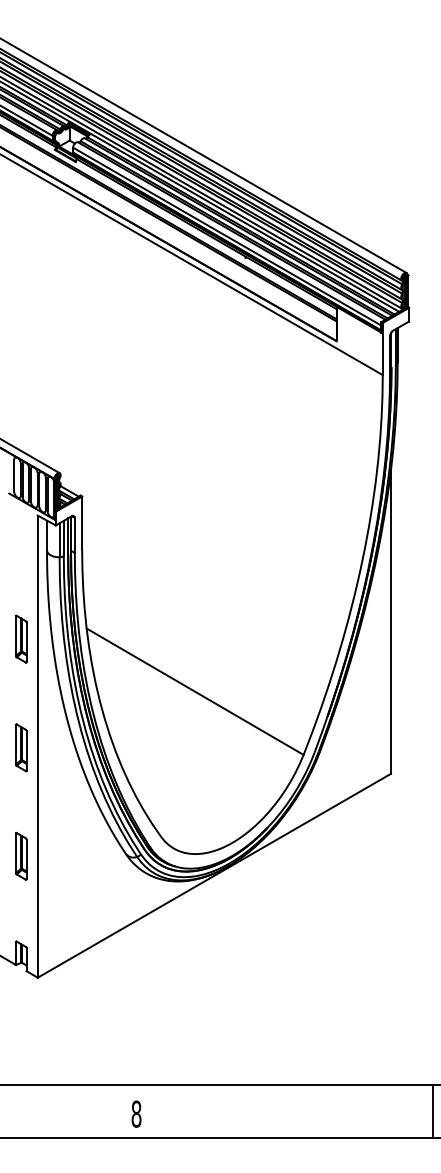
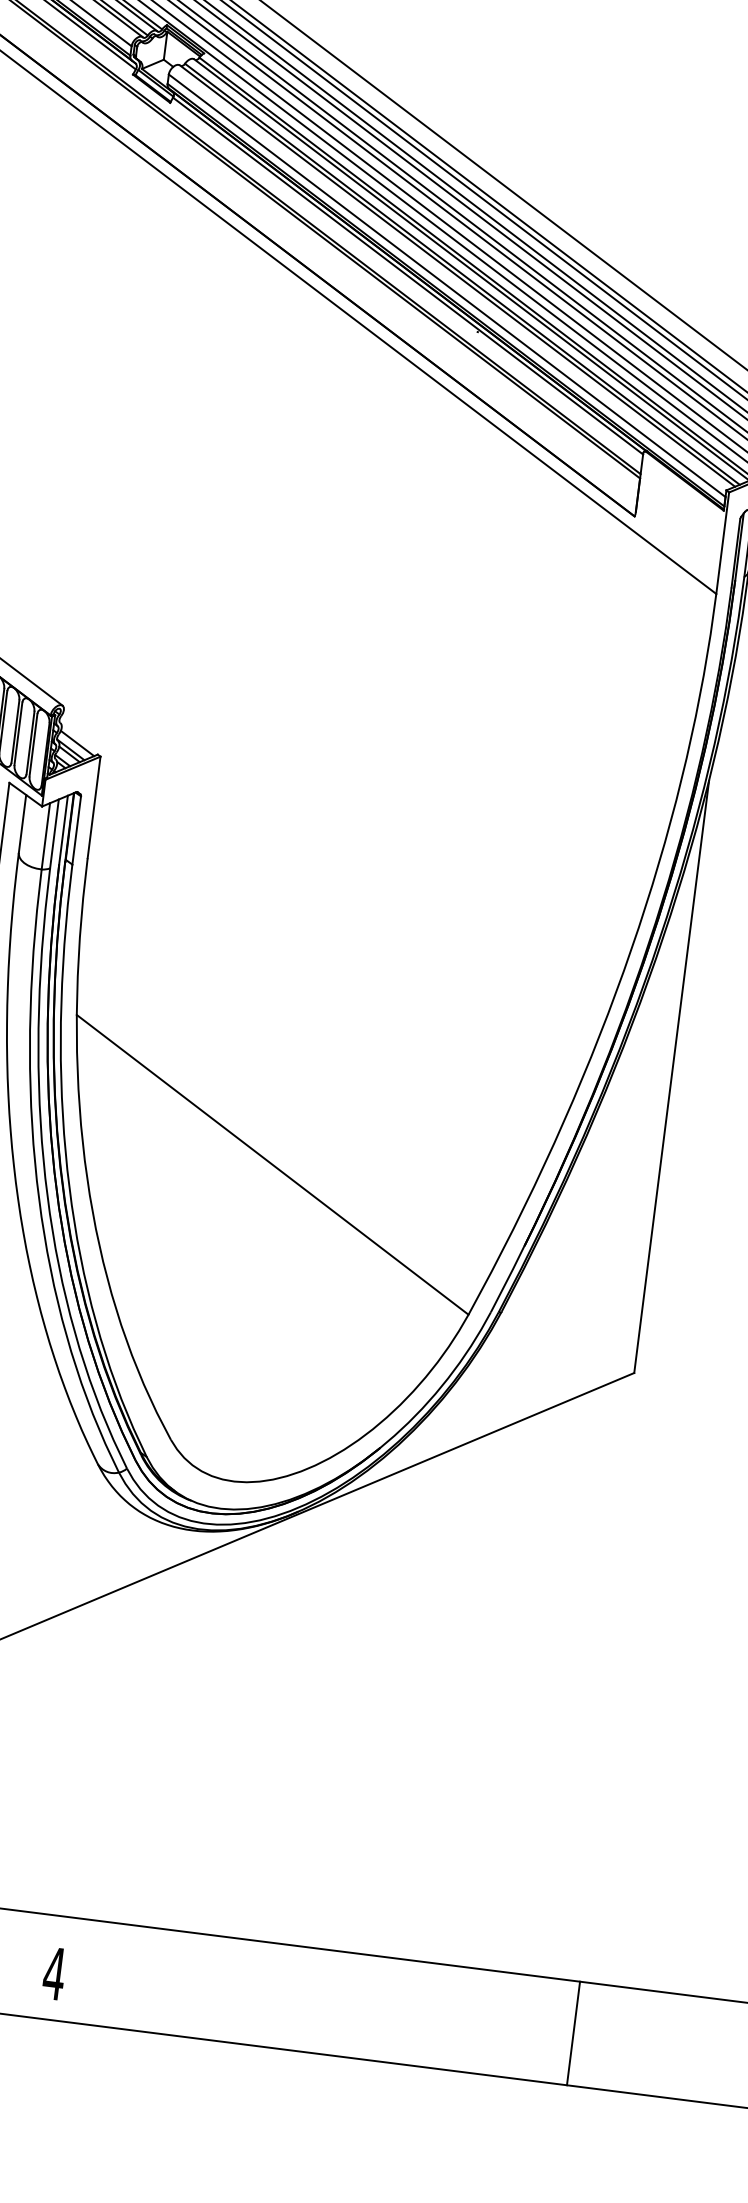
line: (432, 1110) -> (573, 2032), moved
text: (136, 1113) -> (54, 1972), 8 -> 4

